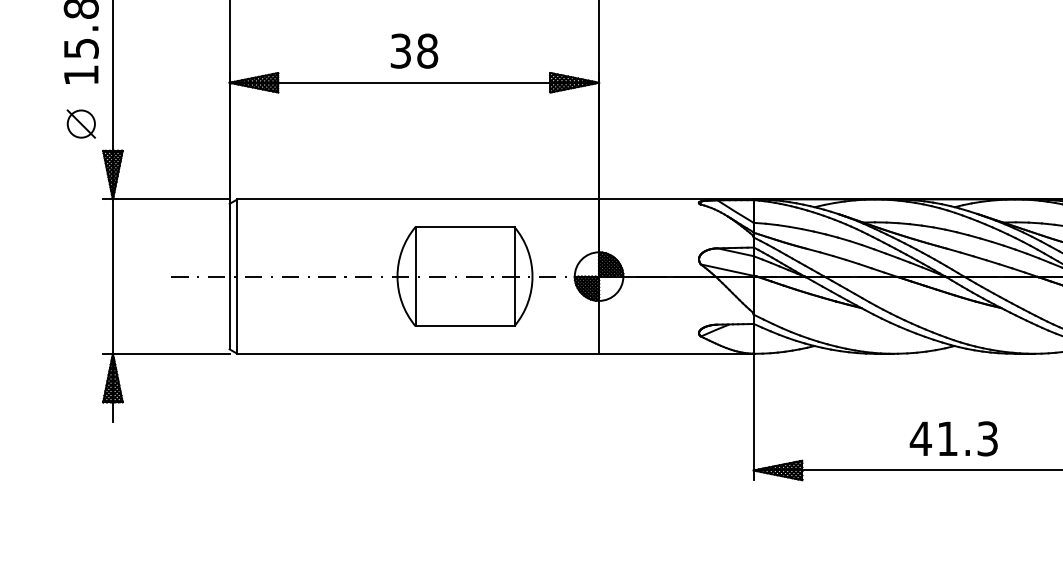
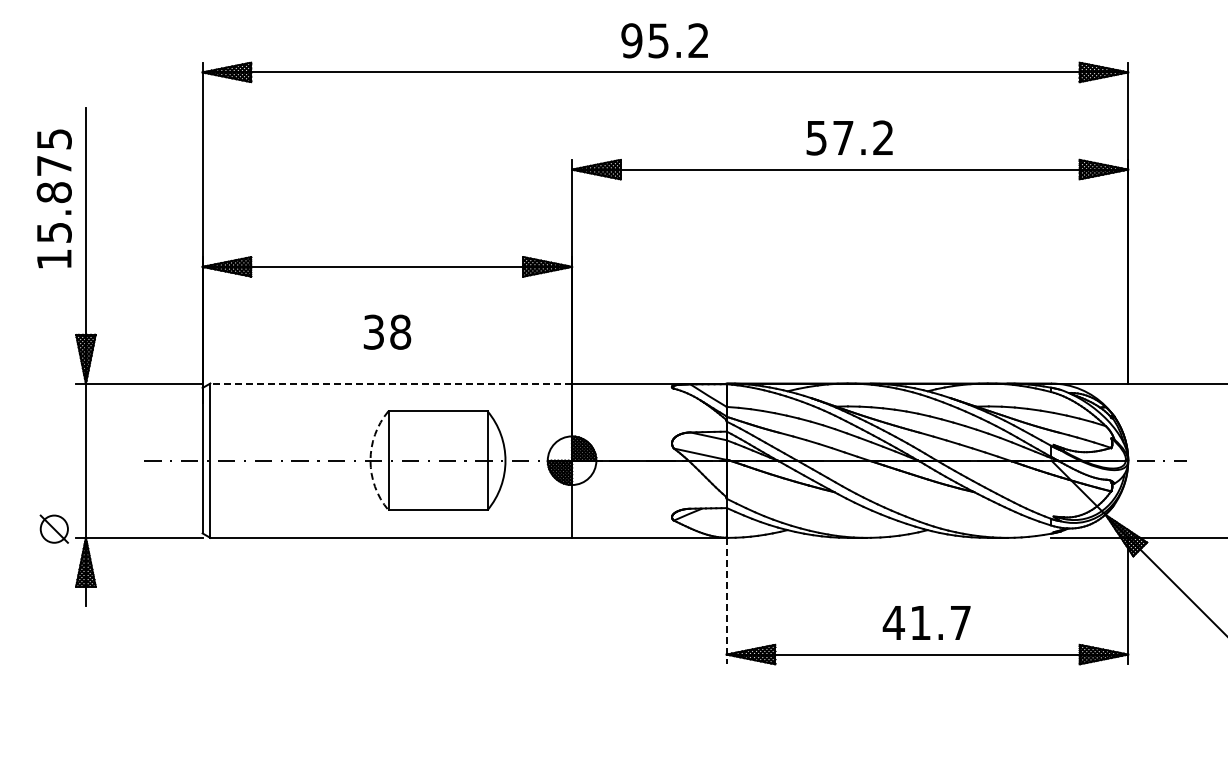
text: (414, 50) -> (387, 331), moved
part: (80, 123) -> (53, 528), moved
line: (418, 199) -> (391, 383), solid -> dashed
arc: (397, 276) -> (370, 460), solid -> dashed
line: (753, 417) -> (726, 601), solid -> dashed
text: (987, 438) -> (960, 622), 41.3 -> 41.7

